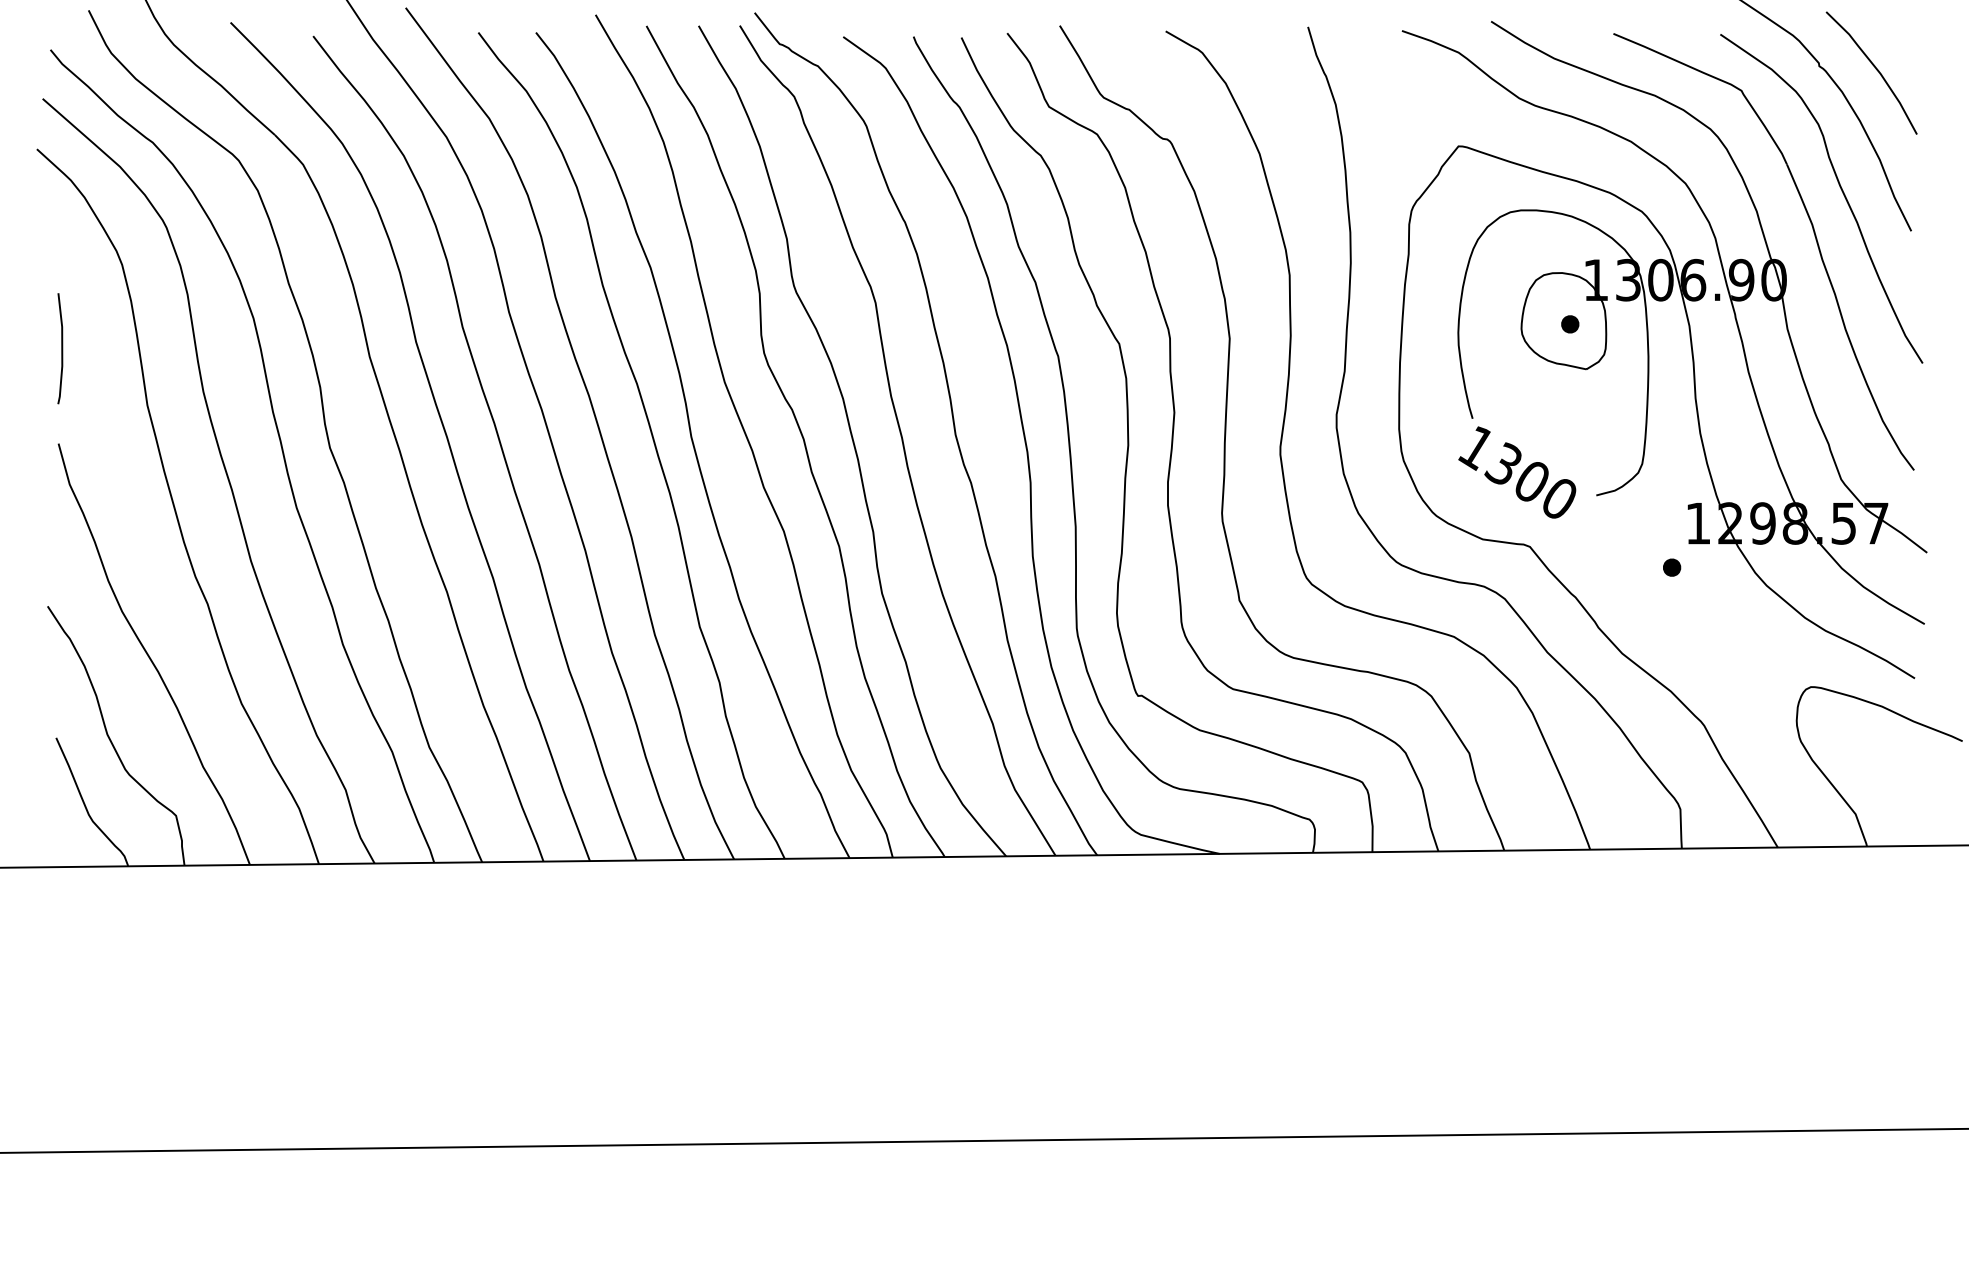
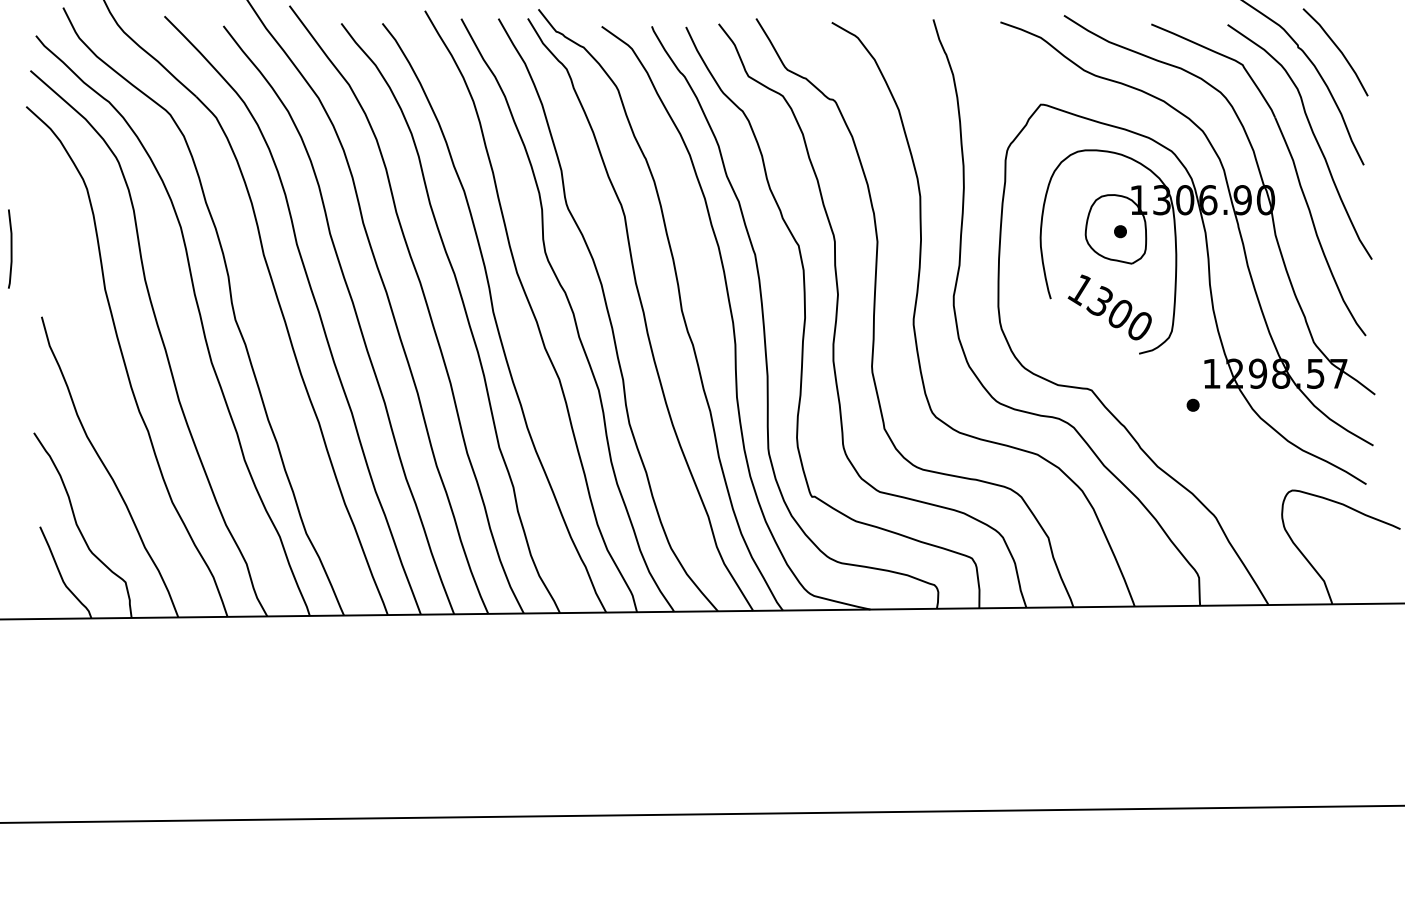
line: (61, 348) -> (11, 248), moved
text: (1517, 472) -> (1109, 307), moved

